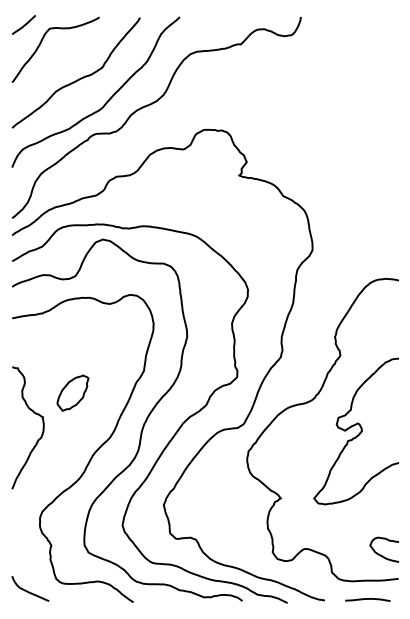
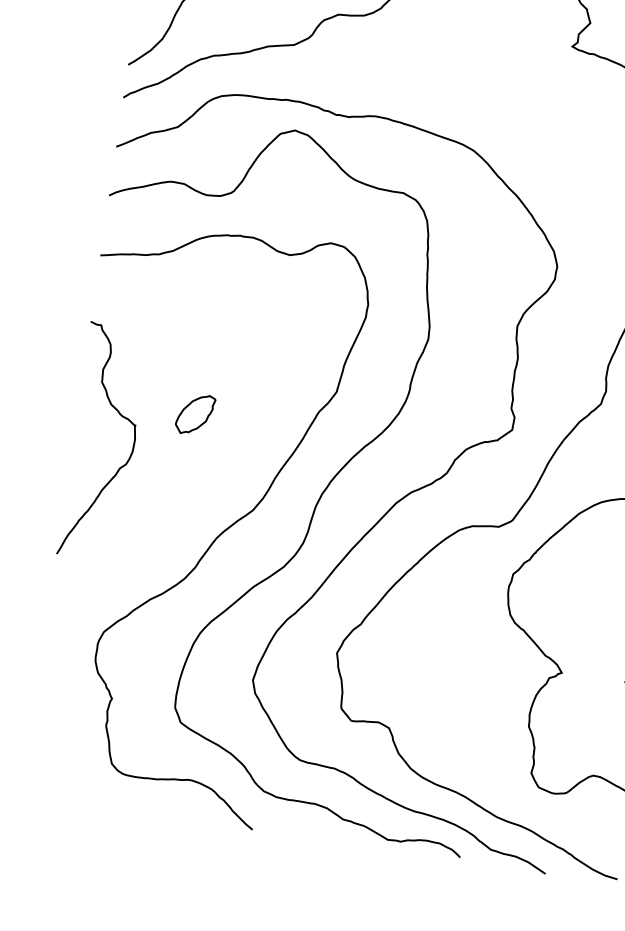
part: (72, 392) -> (194, 413), size x0.6
curve: (42, 427) -> (131, 444), moved
curve: (29, 591) -> (57, 780), removed

